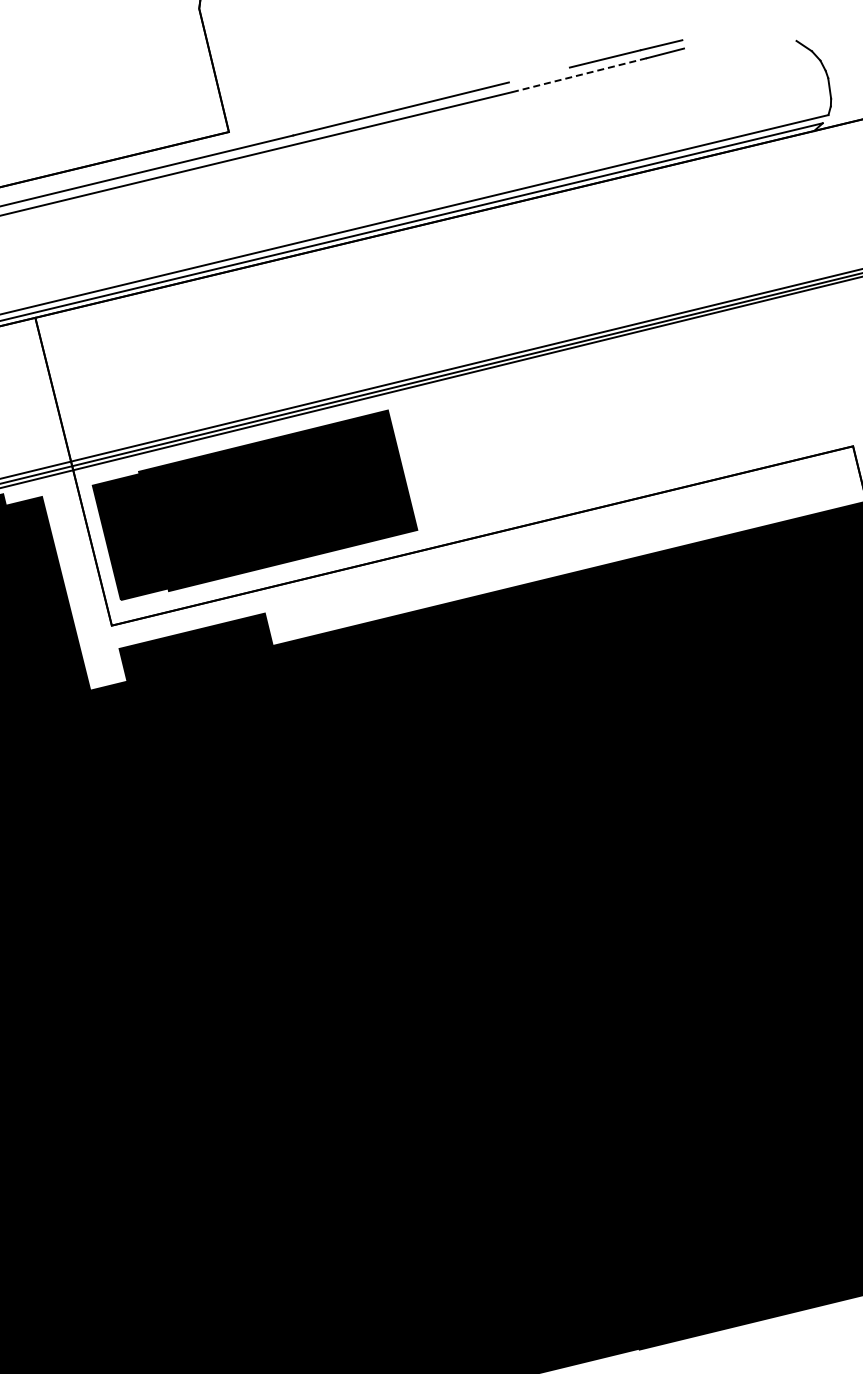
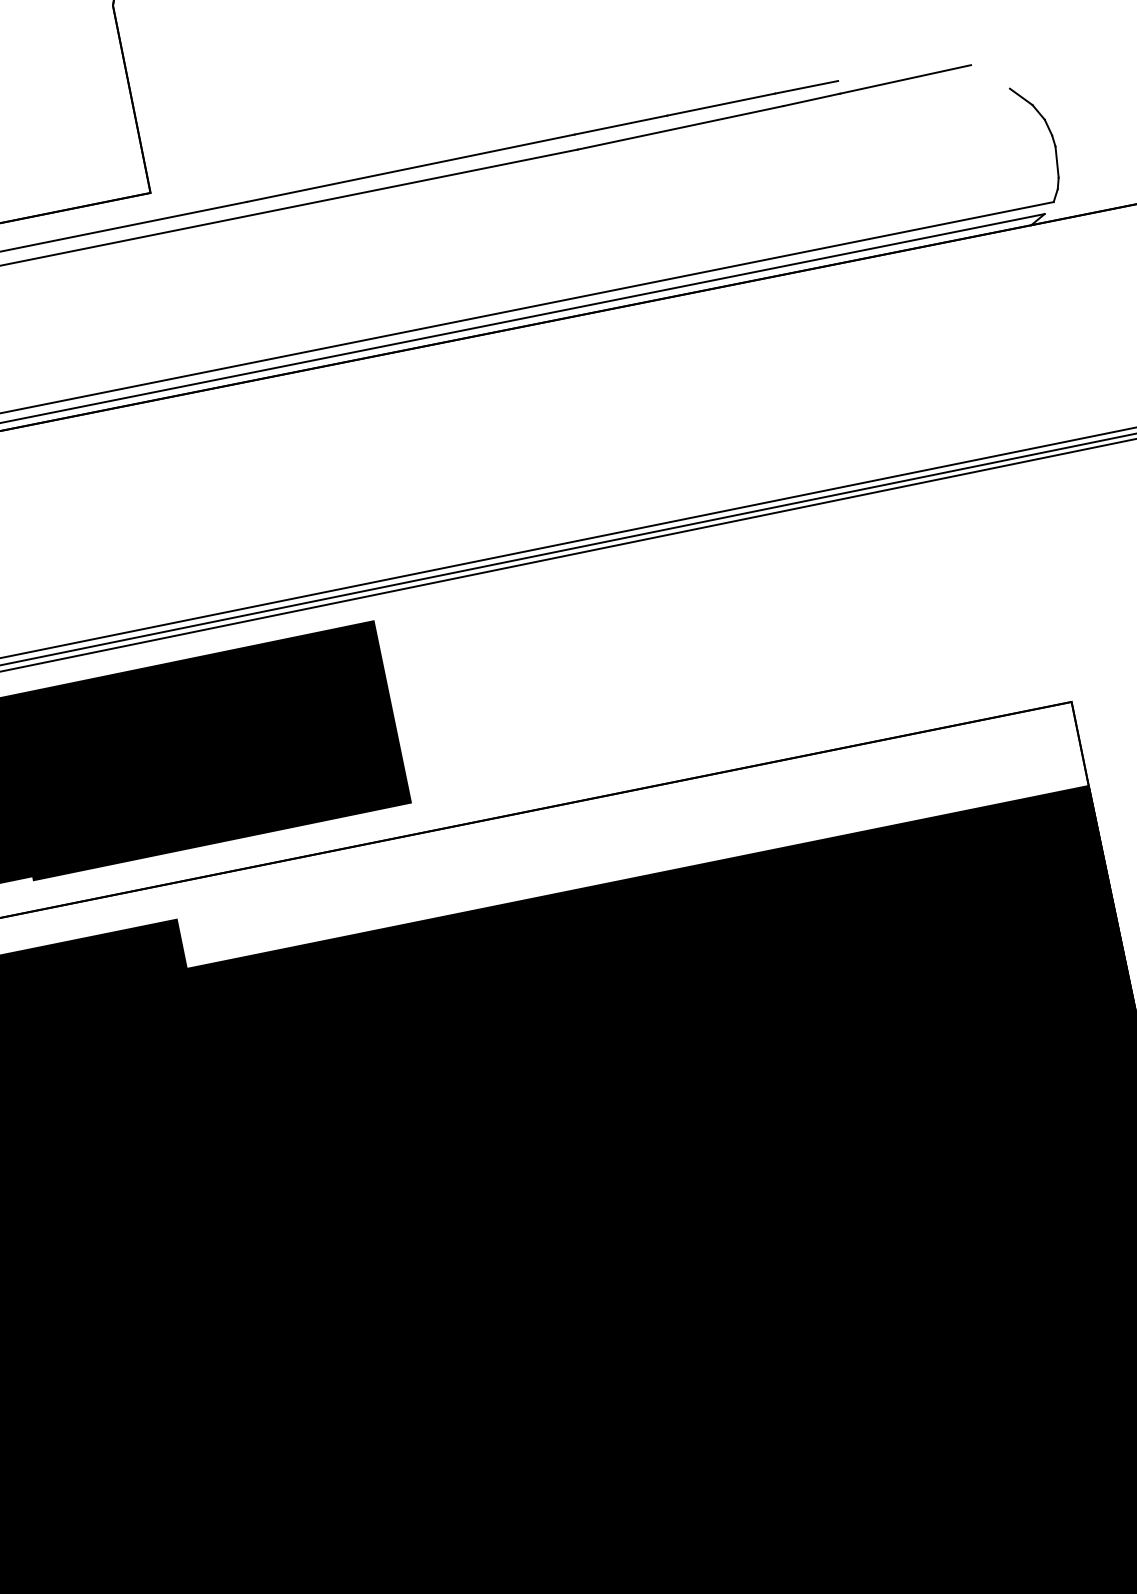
line: (727, 37) -> (906, 79), added
line: (538, 74) -> (619, 124), added
line: (579, 75) -> (681, 128), dashed -> solid

